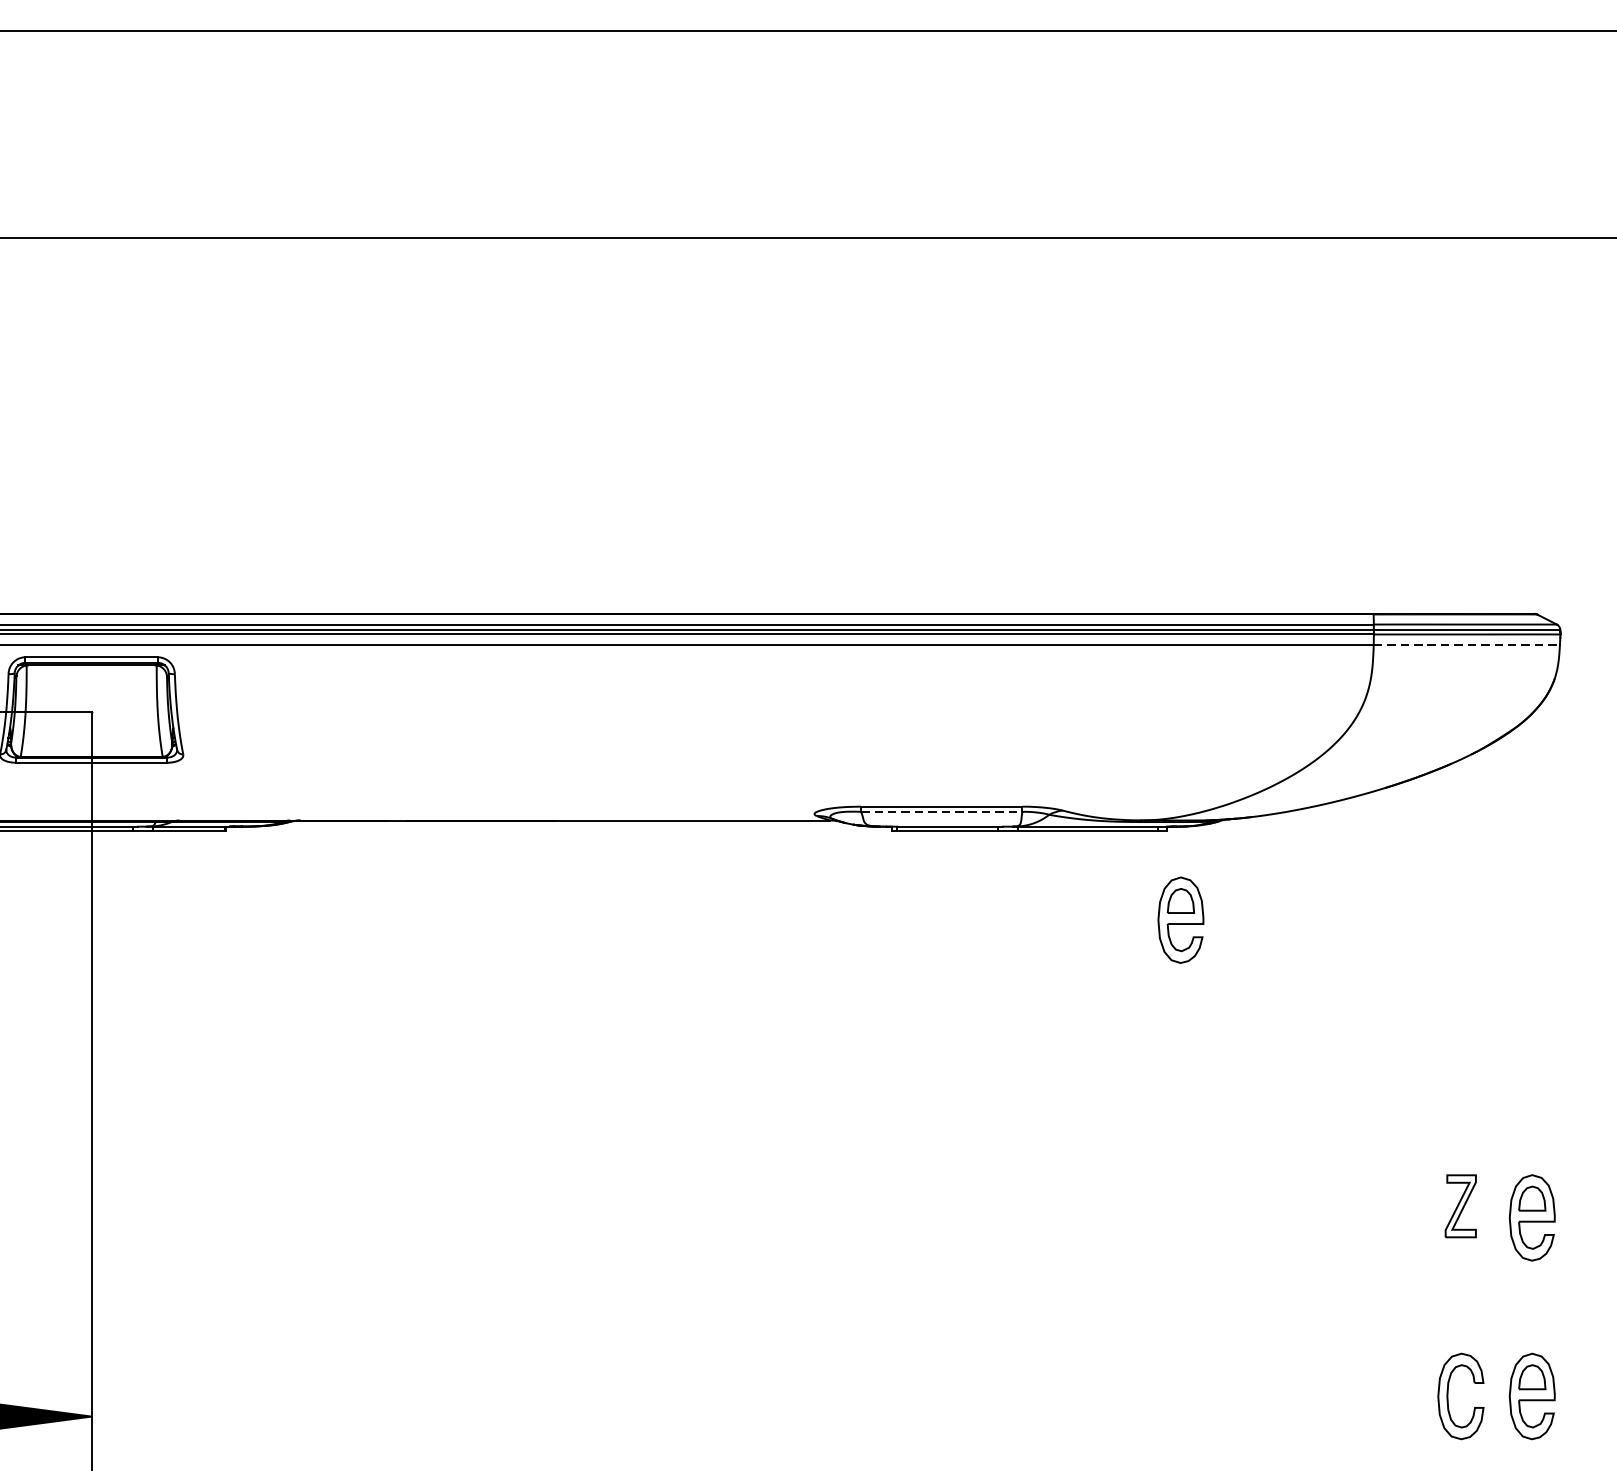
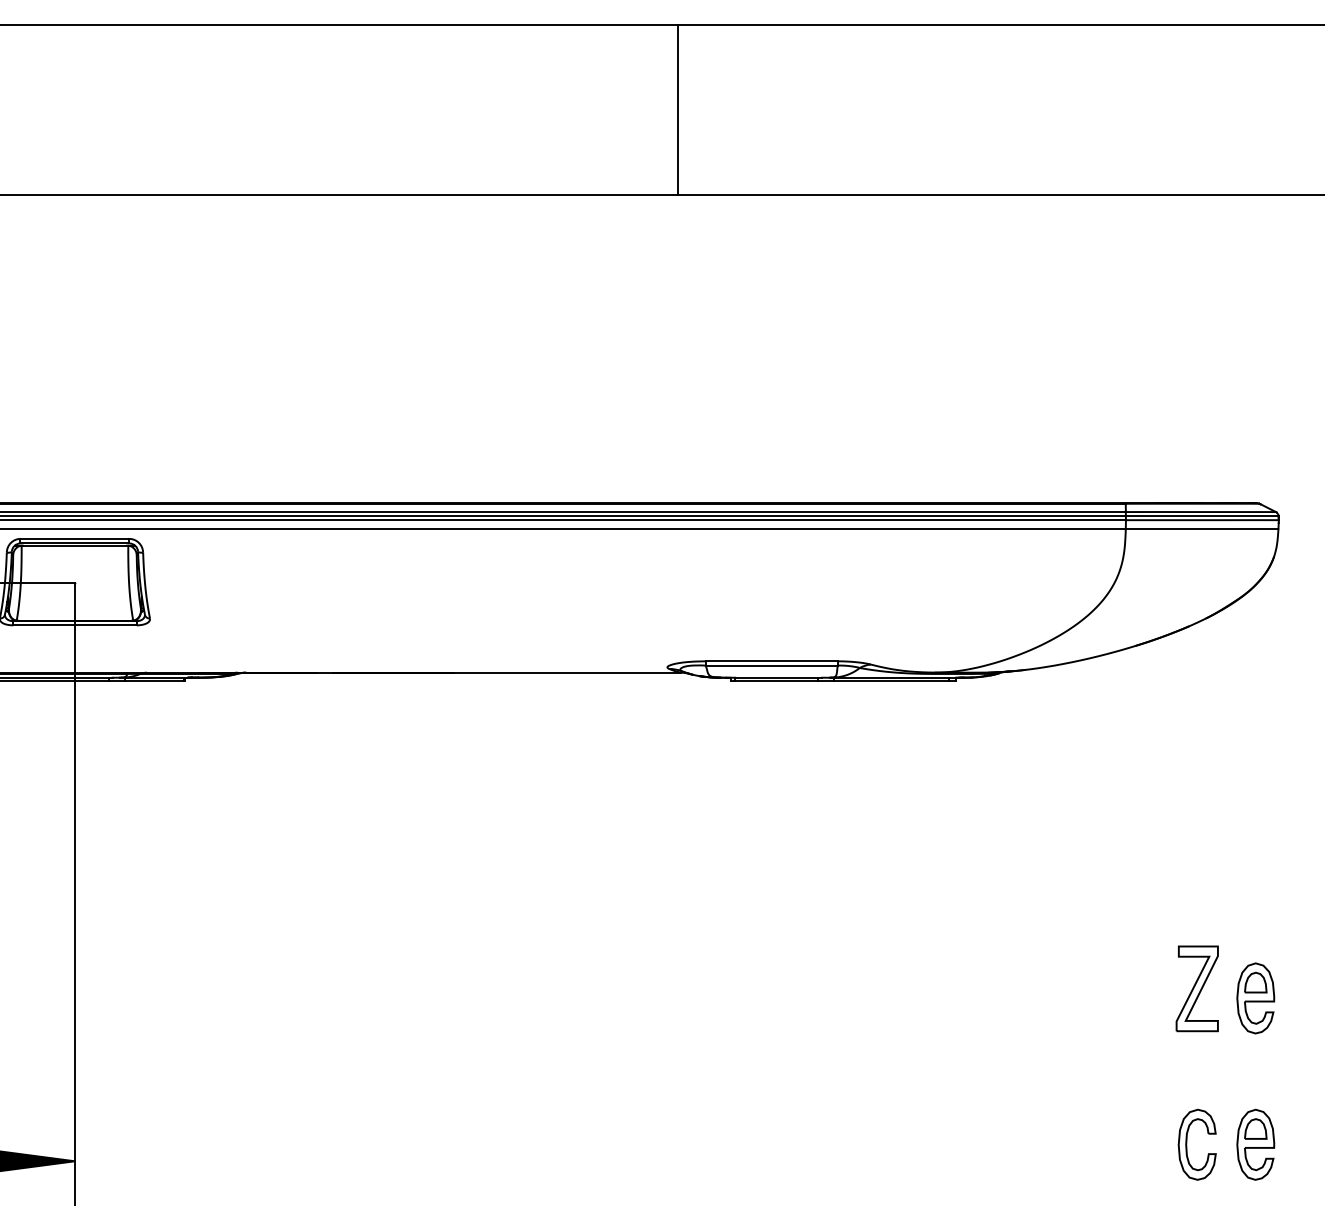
line: (826, 133) -> (677, 109), added
line: (1467, 644) -> (1202, 528), dashed -> solid
line: (942, 811) -> (772, 665), dashed -> solid
part: (1180, 920) -> (967, 754), removed
part: (1459, 1205) -> (1196, 988), size x1.67

